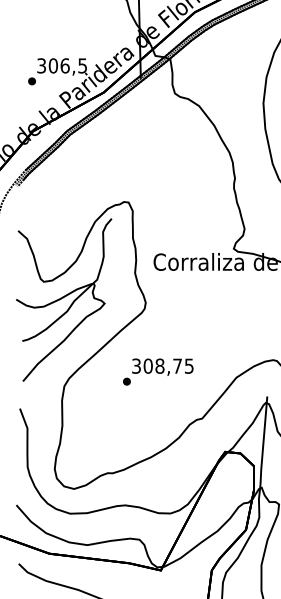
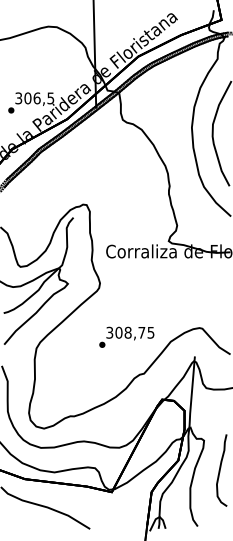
text: (157, 370) -> (126, 336), moved

